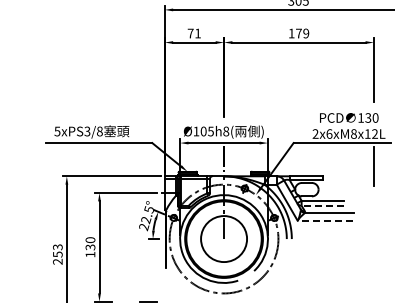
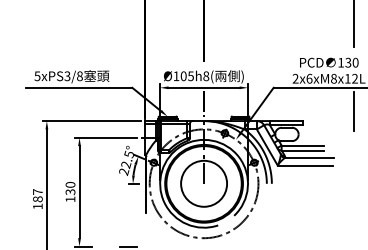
line: (322, 205) -> (302, 150), dashed -> solid
line: (325, 220) -> (305, 165), dashed -> solid
text: (57, 254) -> (37, 199), 253 -> 187

